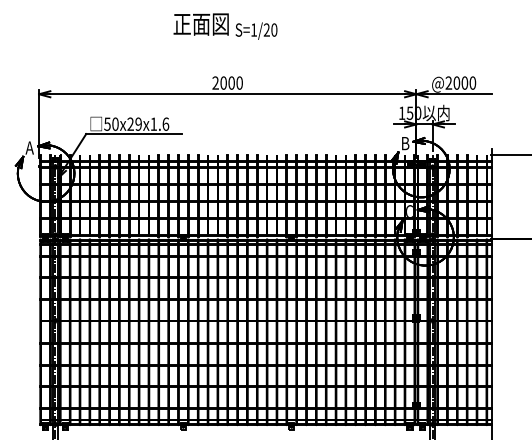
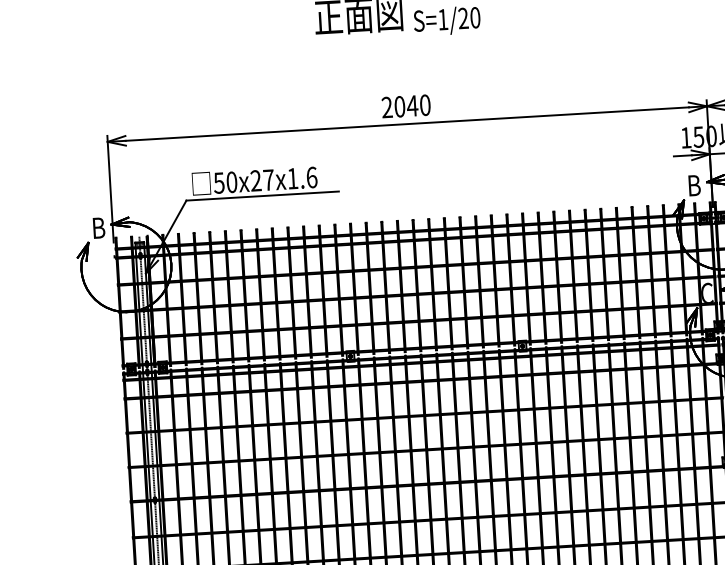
text: (231, 82) -> (412, 105), 2000 -> 2040
text: (138, 123) -> (268, 178), 50x29x1.6 -> 50x27x1.6
text: (29, 147) -> (97, 227), A -> B

